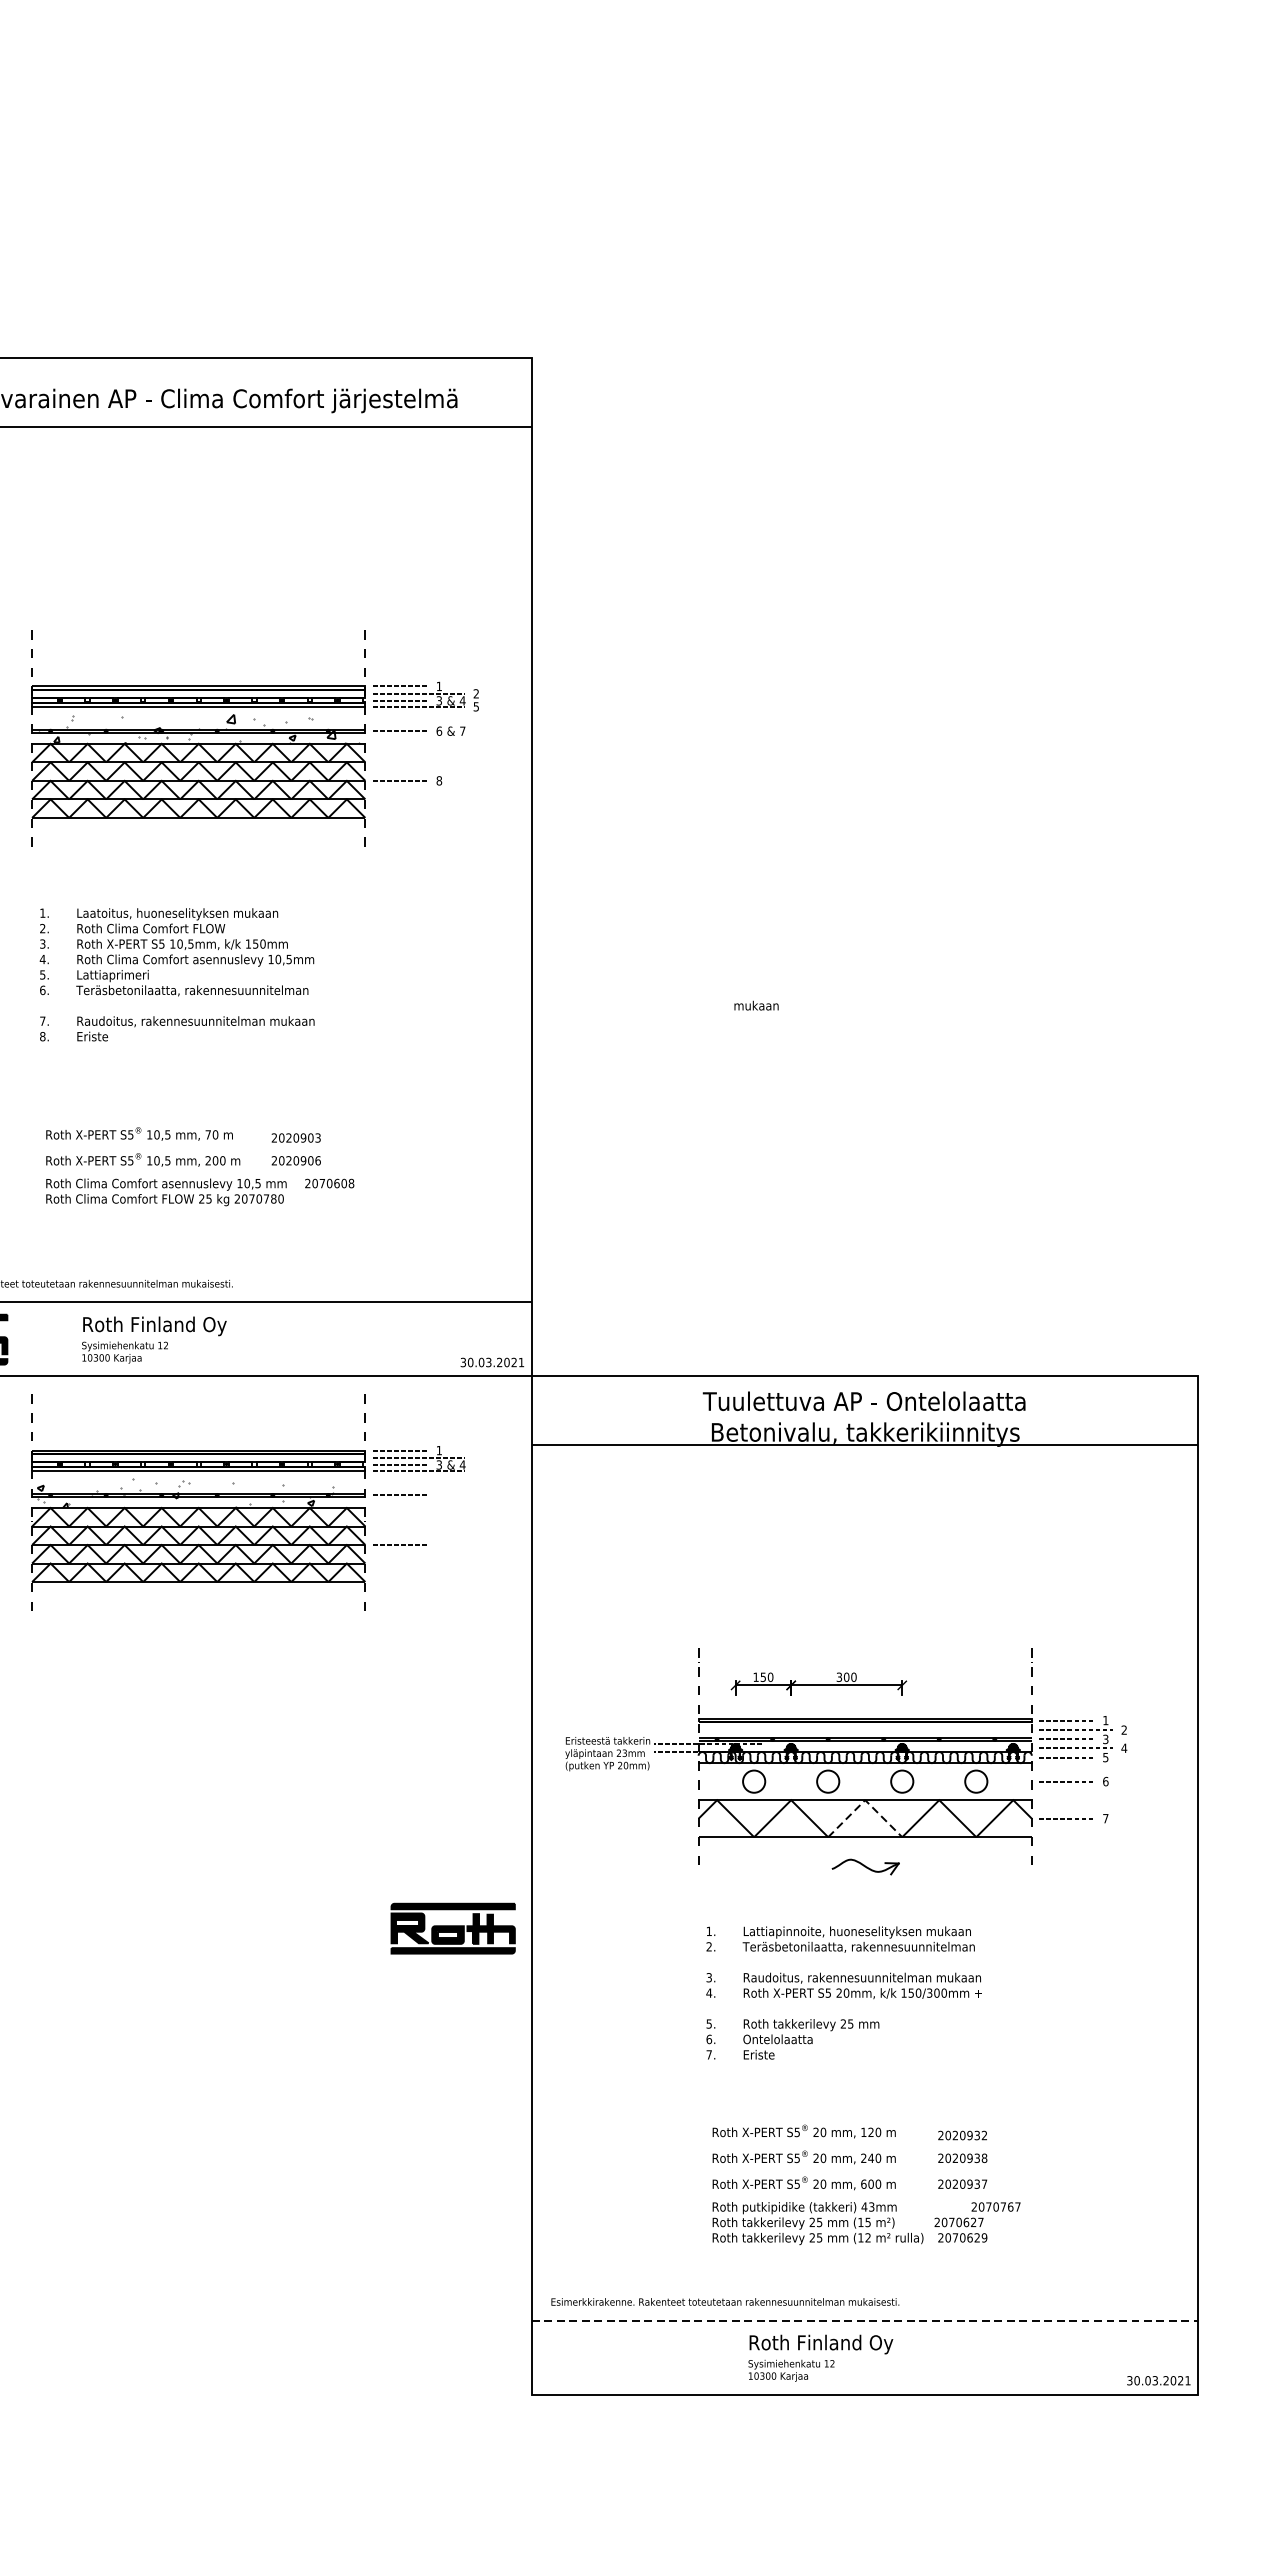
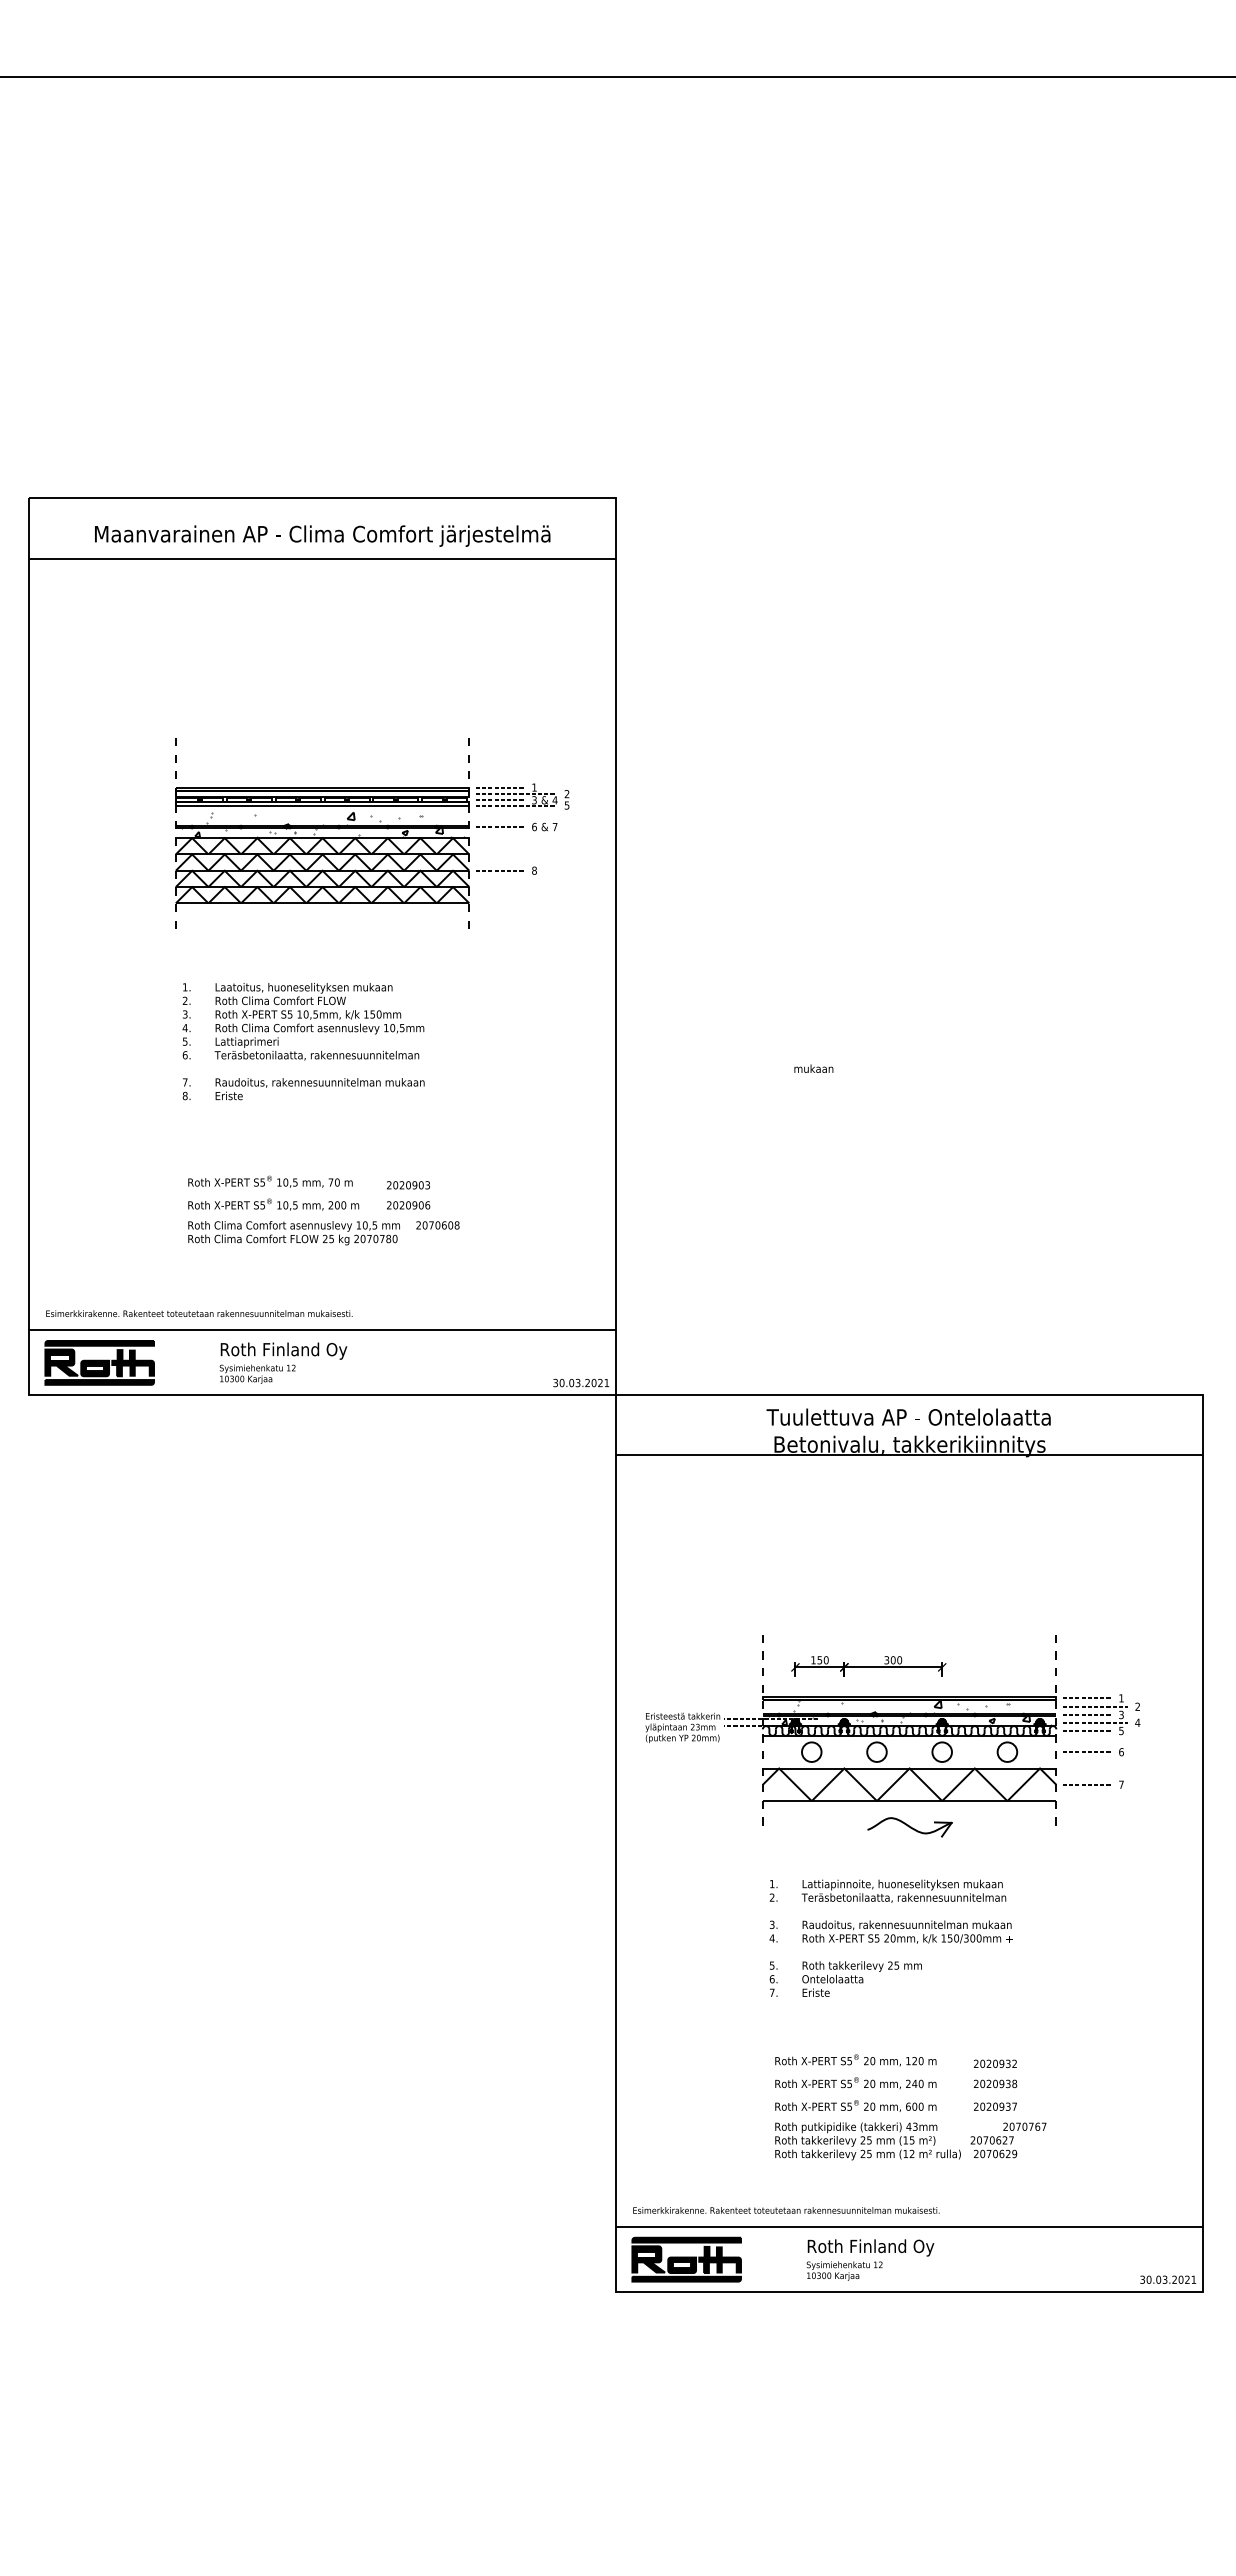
part: (248, 1502) -> (366, 1506), removed
hatch: (865, 1737) -> (909, 1713), added
line: (865, 1800) -> (909, 1768), dashed -> solid
part: (865, 1867) -> (909, 1827), size x1.43
part: (452, 1928) -> (686, 2259), moved
line: (866, 2320) -> (910, 2226), dashed -> solid

